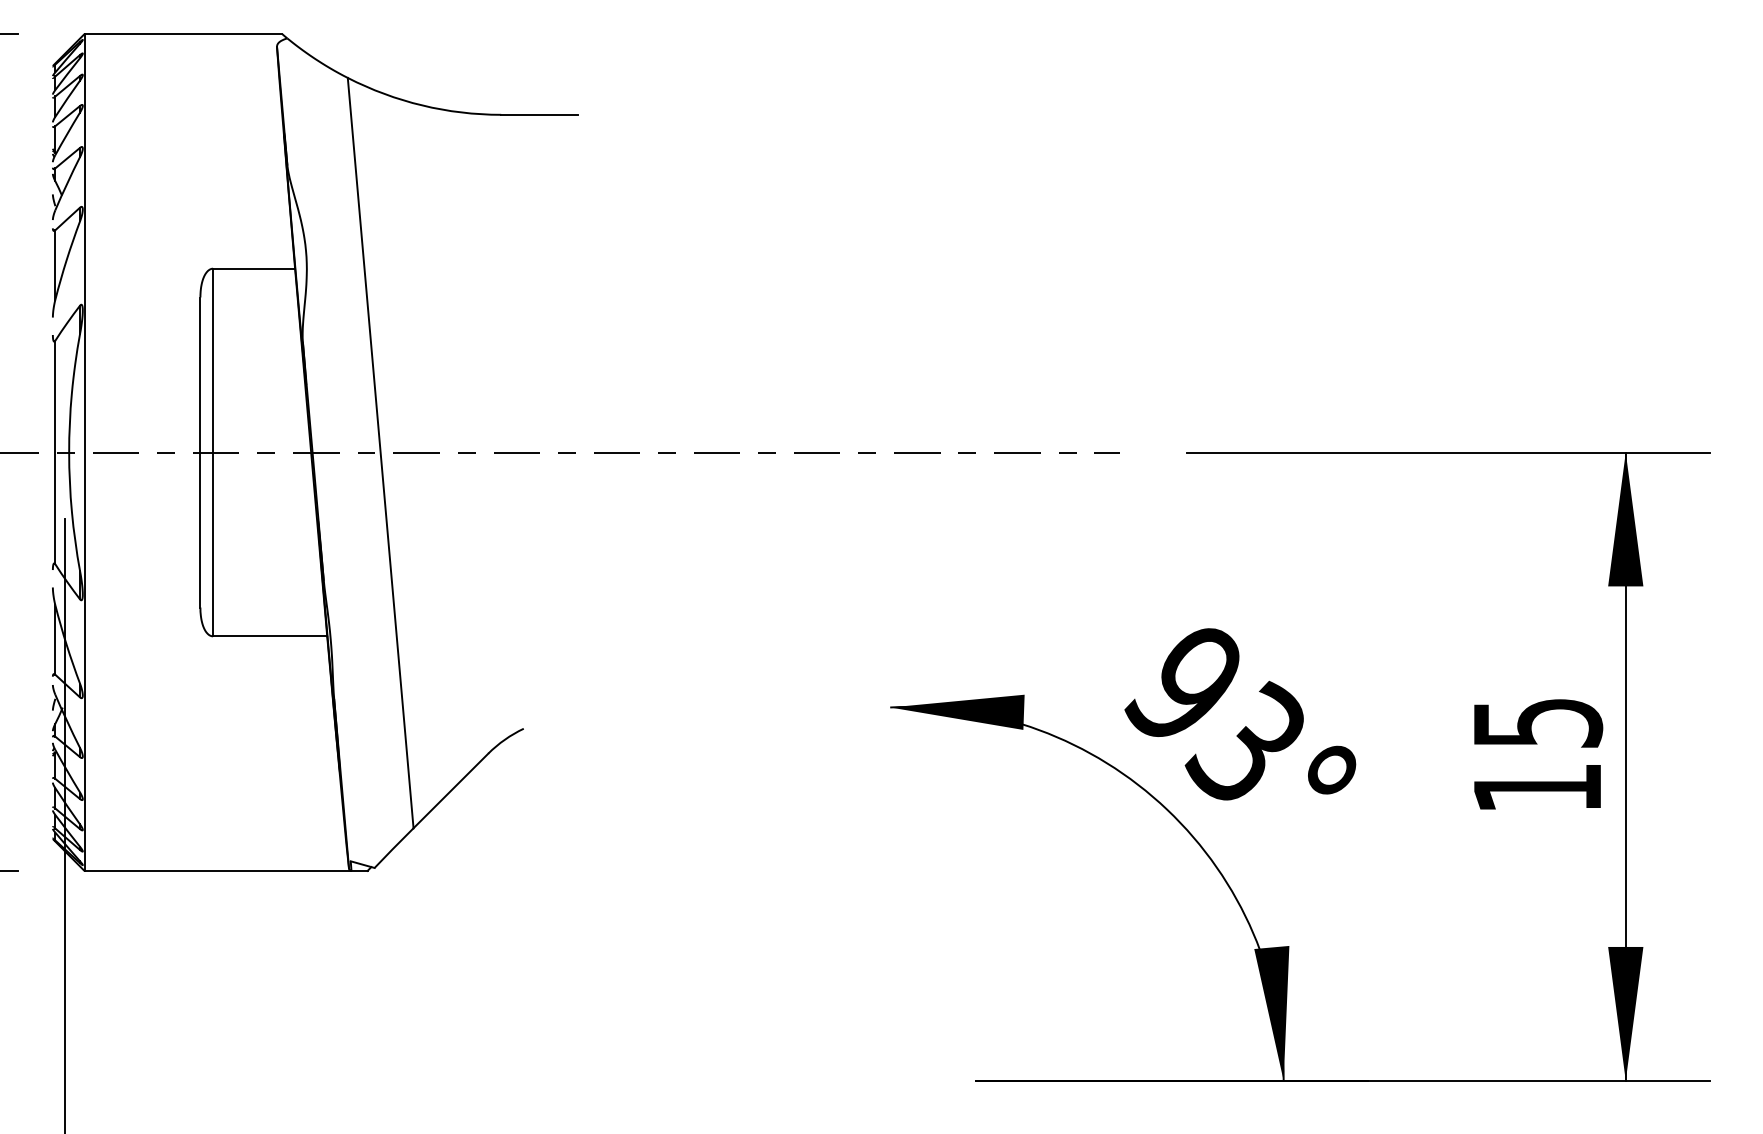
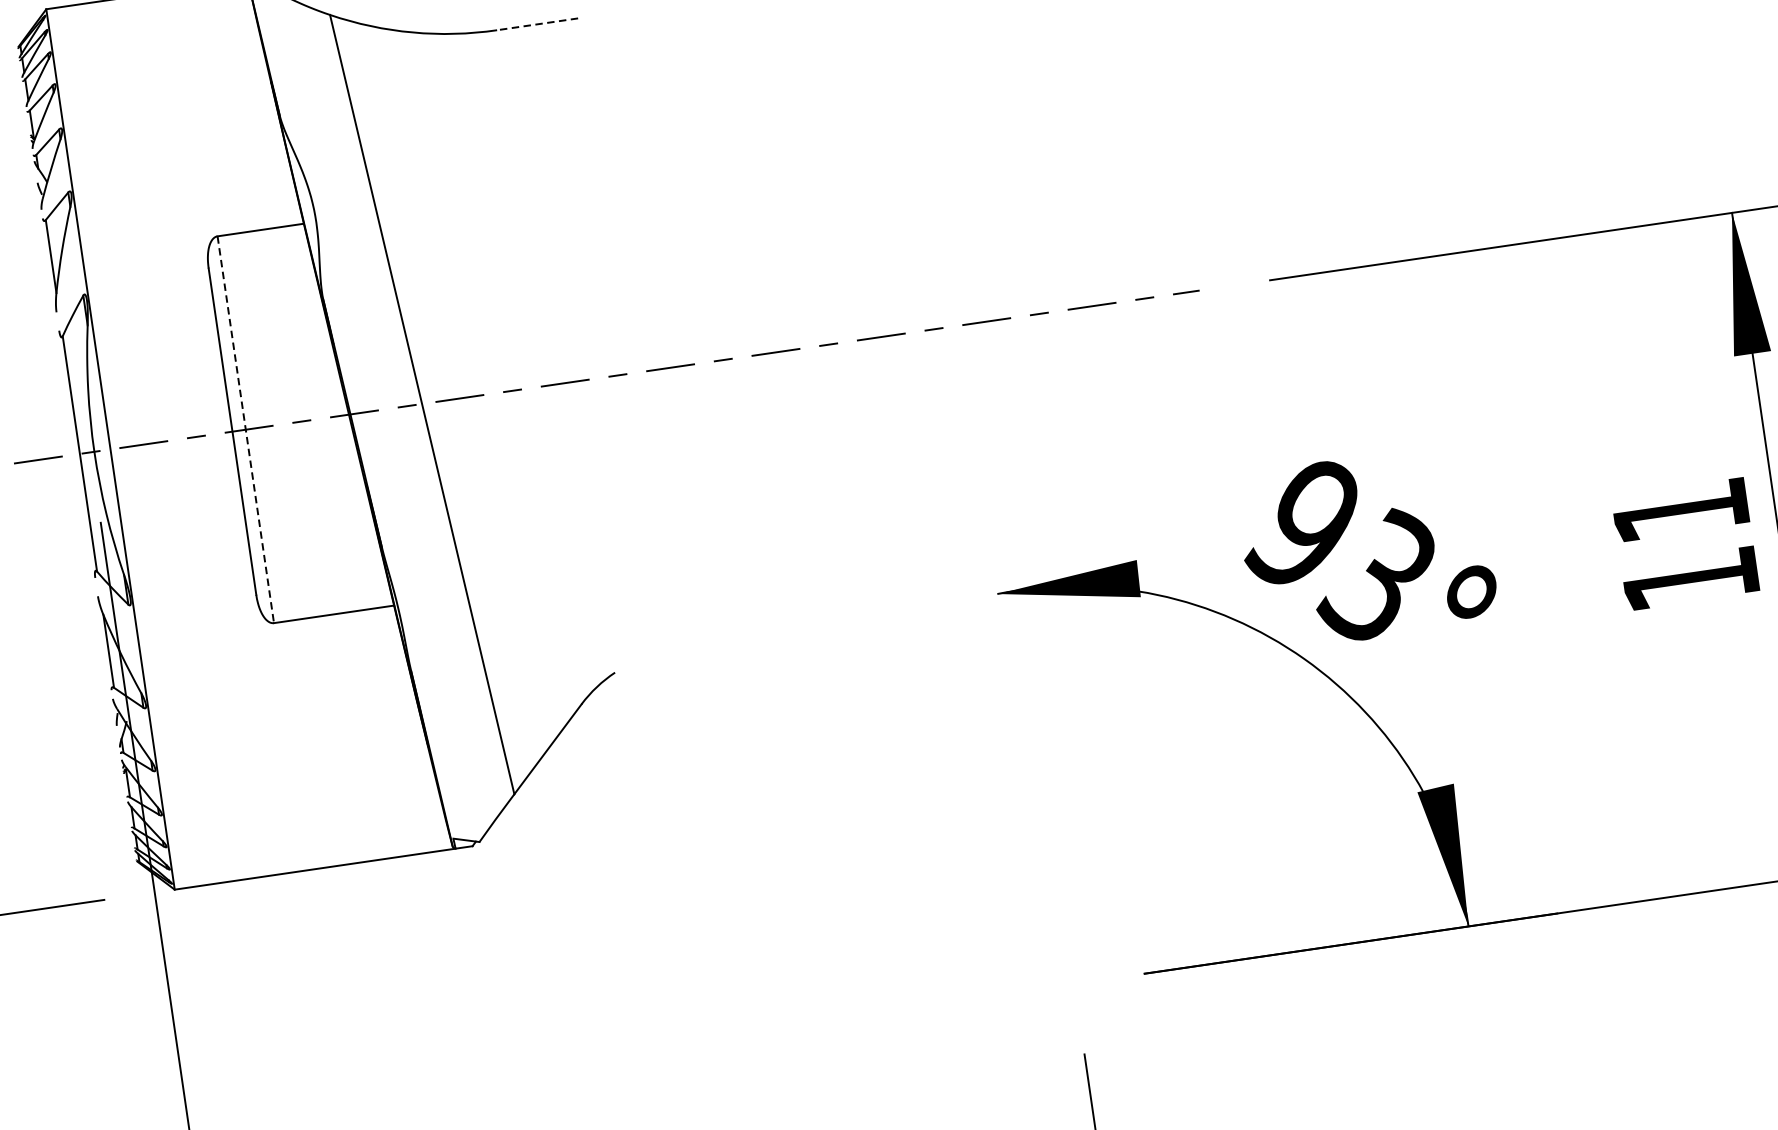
line: (539, 114) -> (537, 24), solid -> dashed
line: (213, 452) -> (246, 429), solid -> dashed
text: (1538, 723) -> (1681, 511), 15 -> 11

